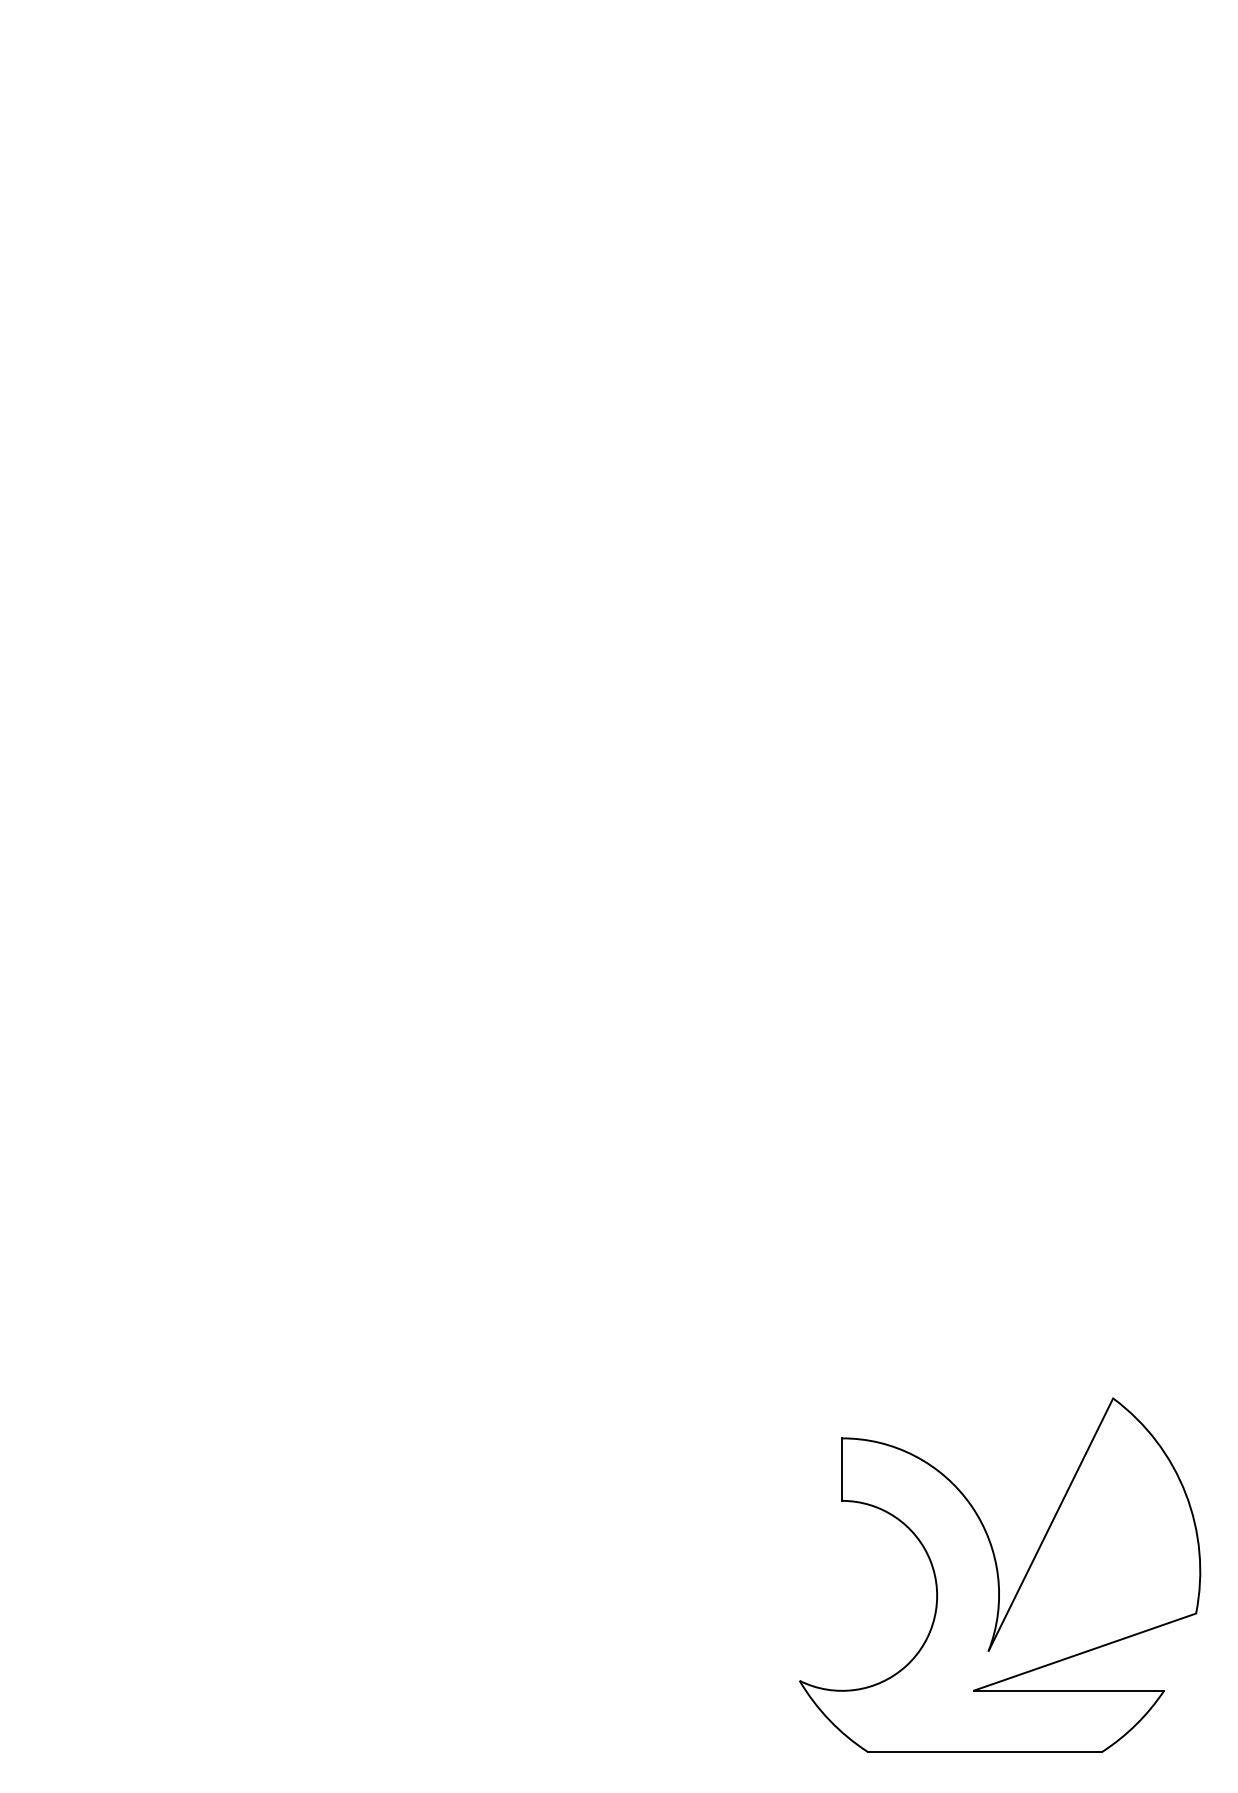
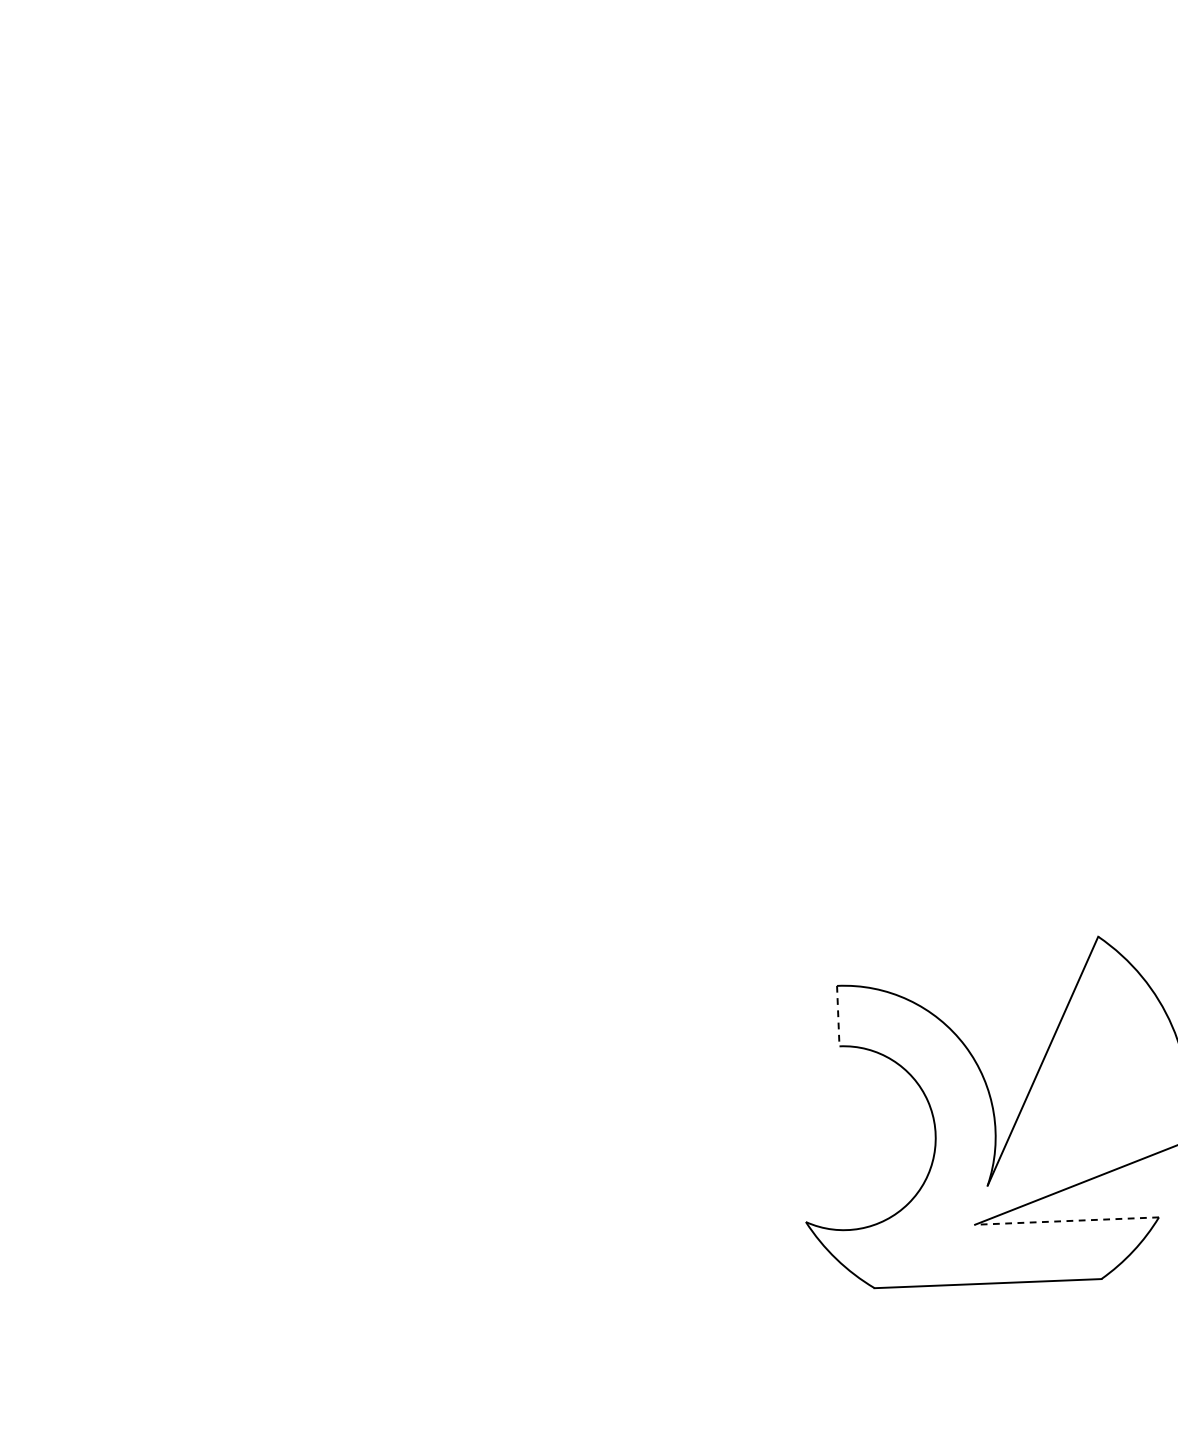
line: (841, 1470) -> (838, 1016), solid -> dashed
line: (1068, 1690) -> (1066, 1220), solid -> dashed

